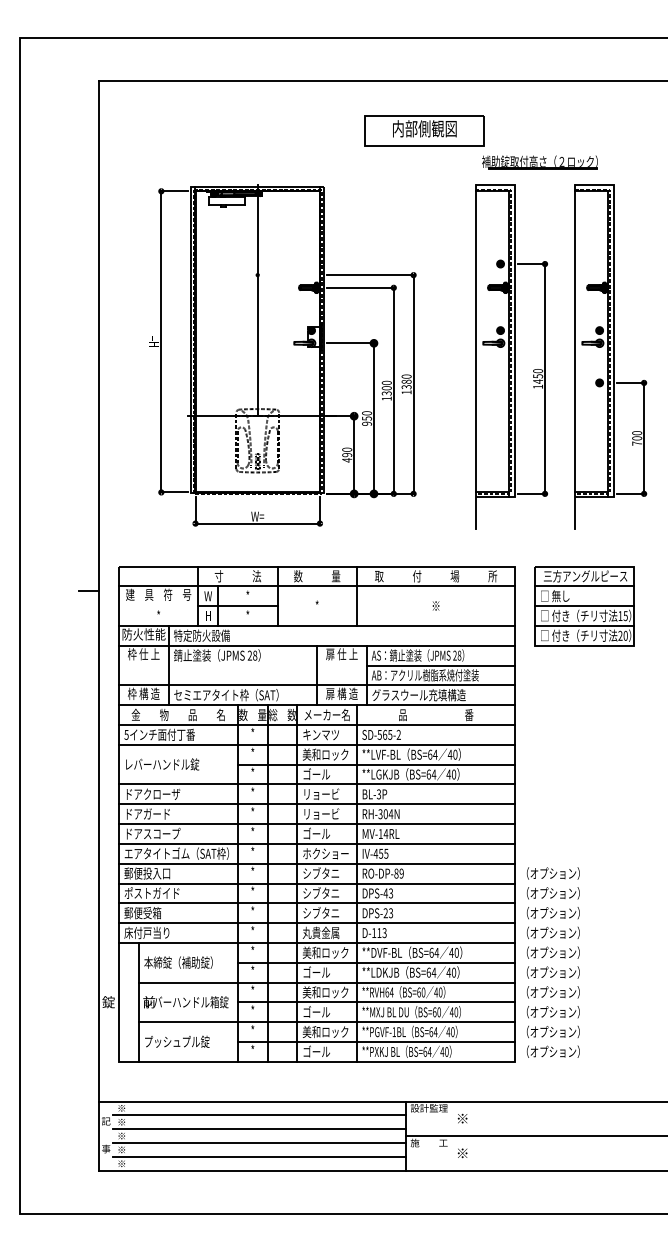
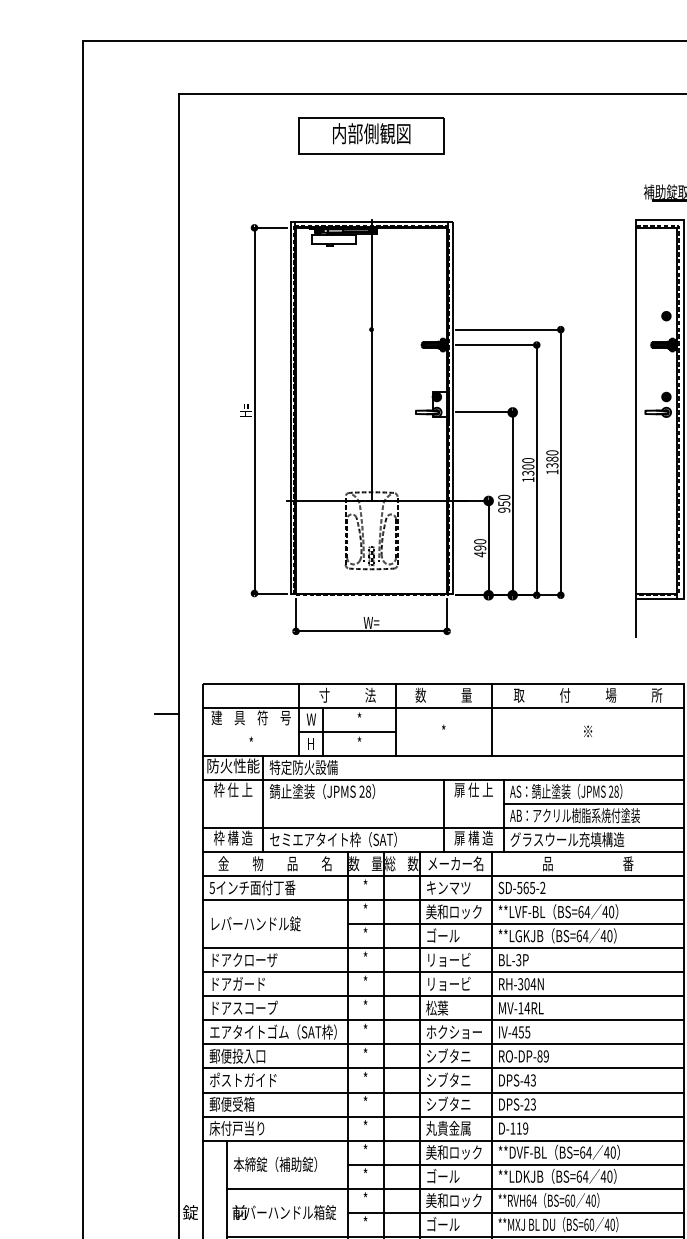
part: (424, 130) -> (371, 135), moved
text: (316, 833) -> (442, 1007), ゴール -> 松葉
text: (384, 932) -> (525, 1127), D-113 -> D-119

